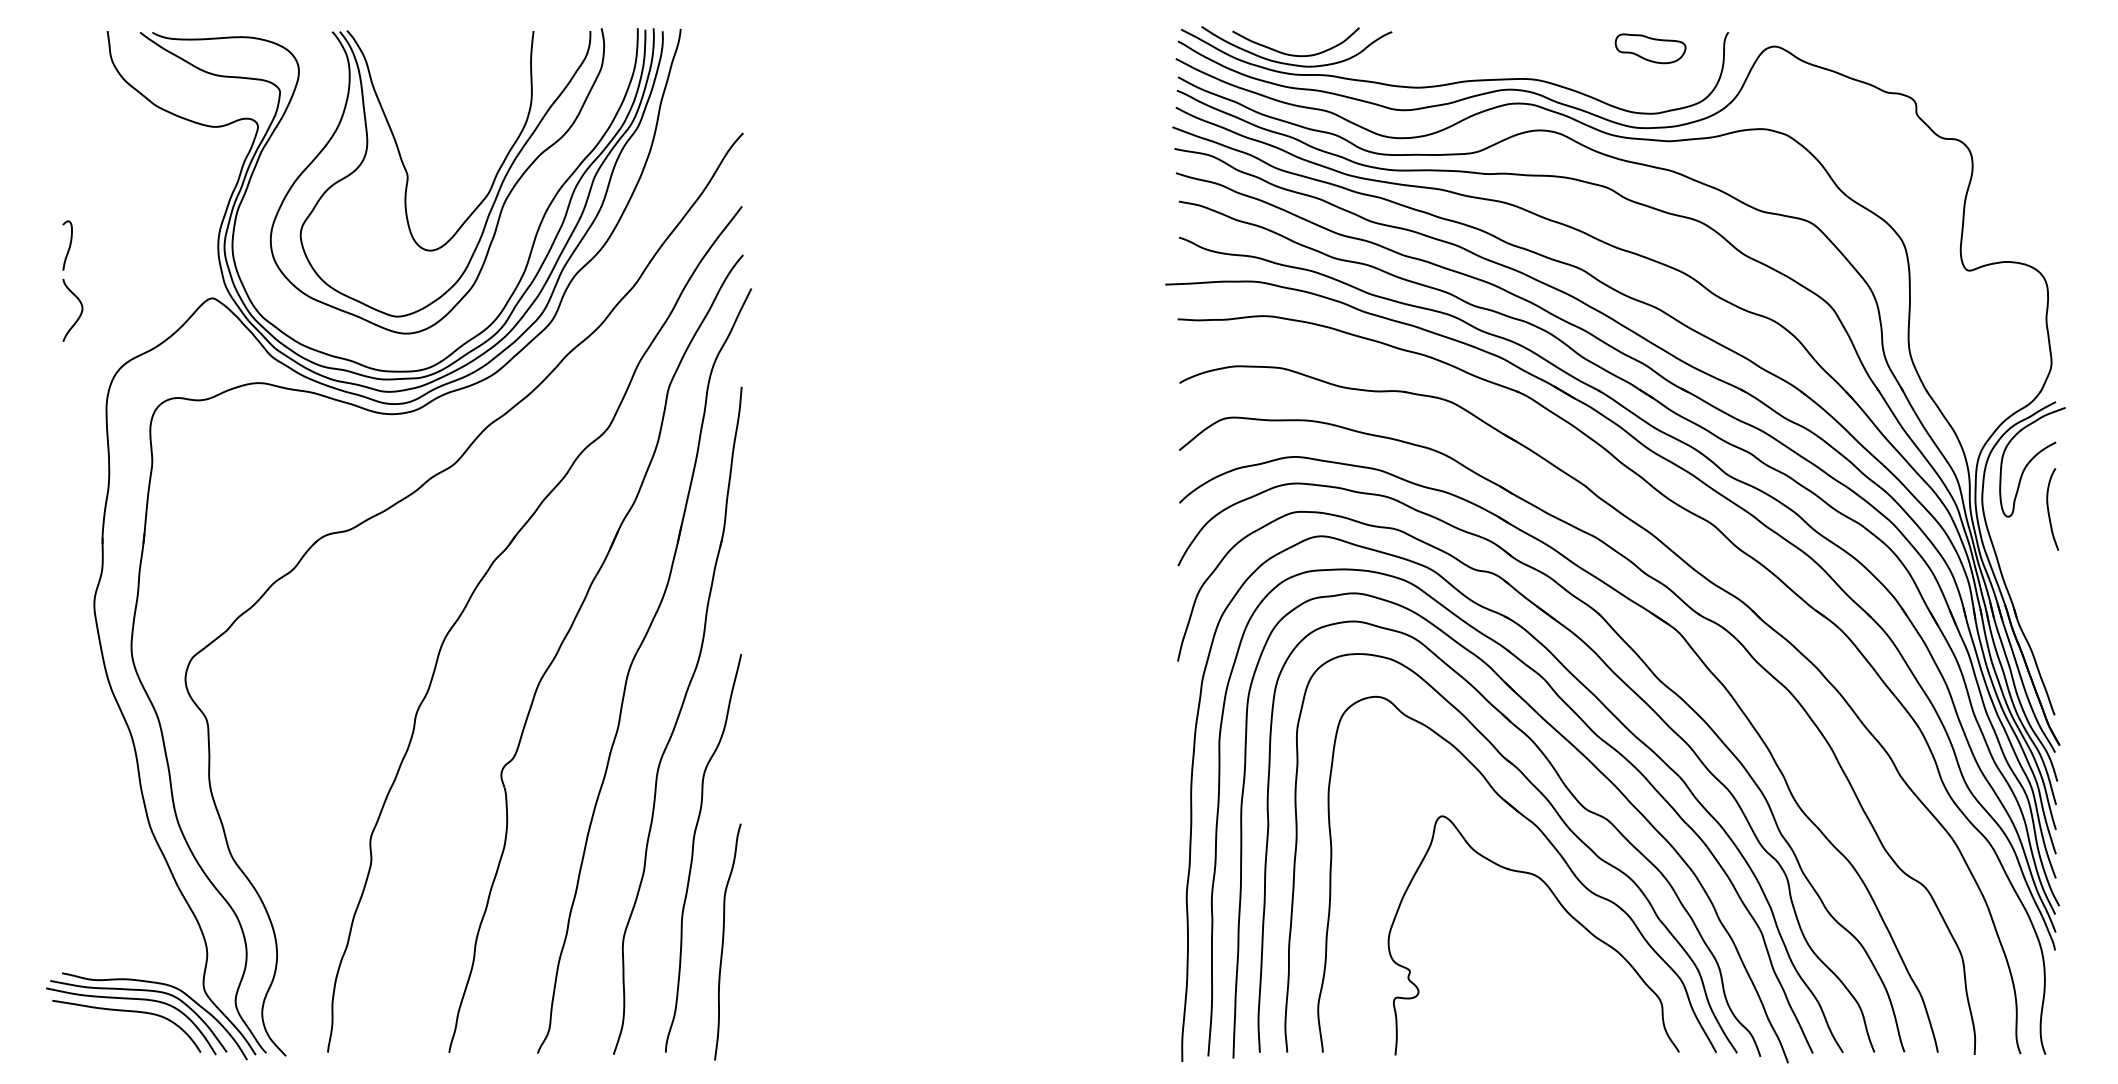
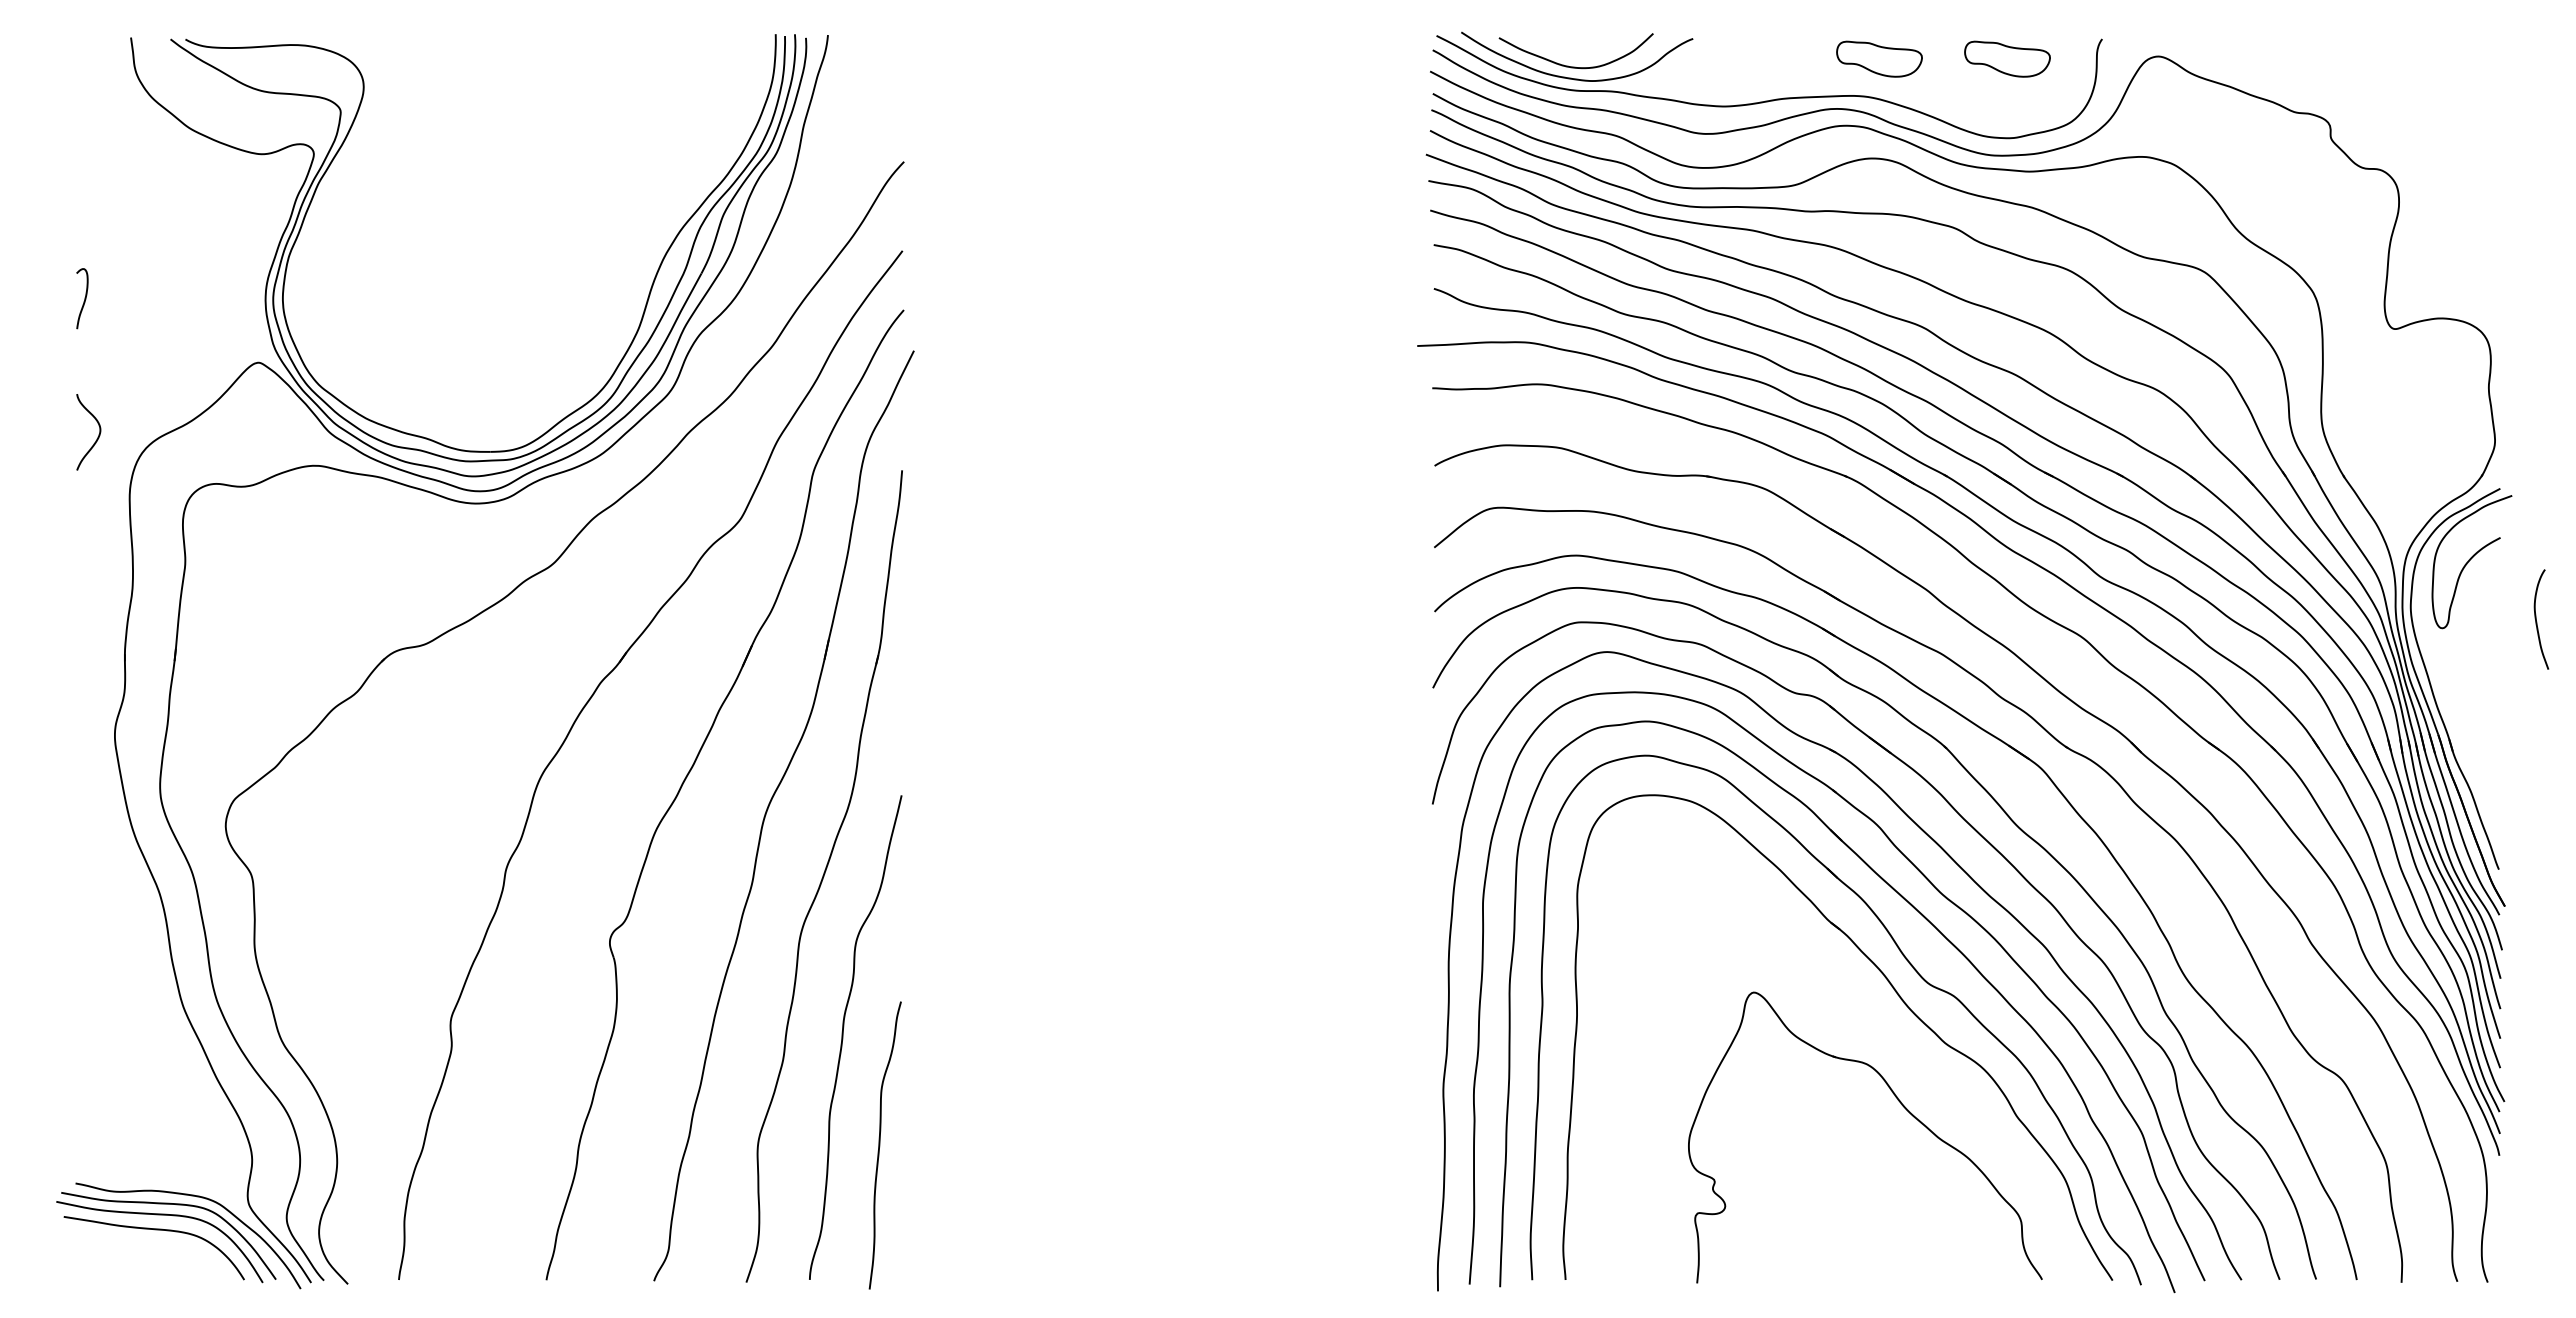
part: (1545, 48) -> (1879, 58), added
part: (408, 181) -> (496, 220), removed
curve: (80, 312) -> (98, 434), moved
curve: (2049, 511) -> (2537, 621), moved
part: (1551, 845) -> (1886, 1027), removed

